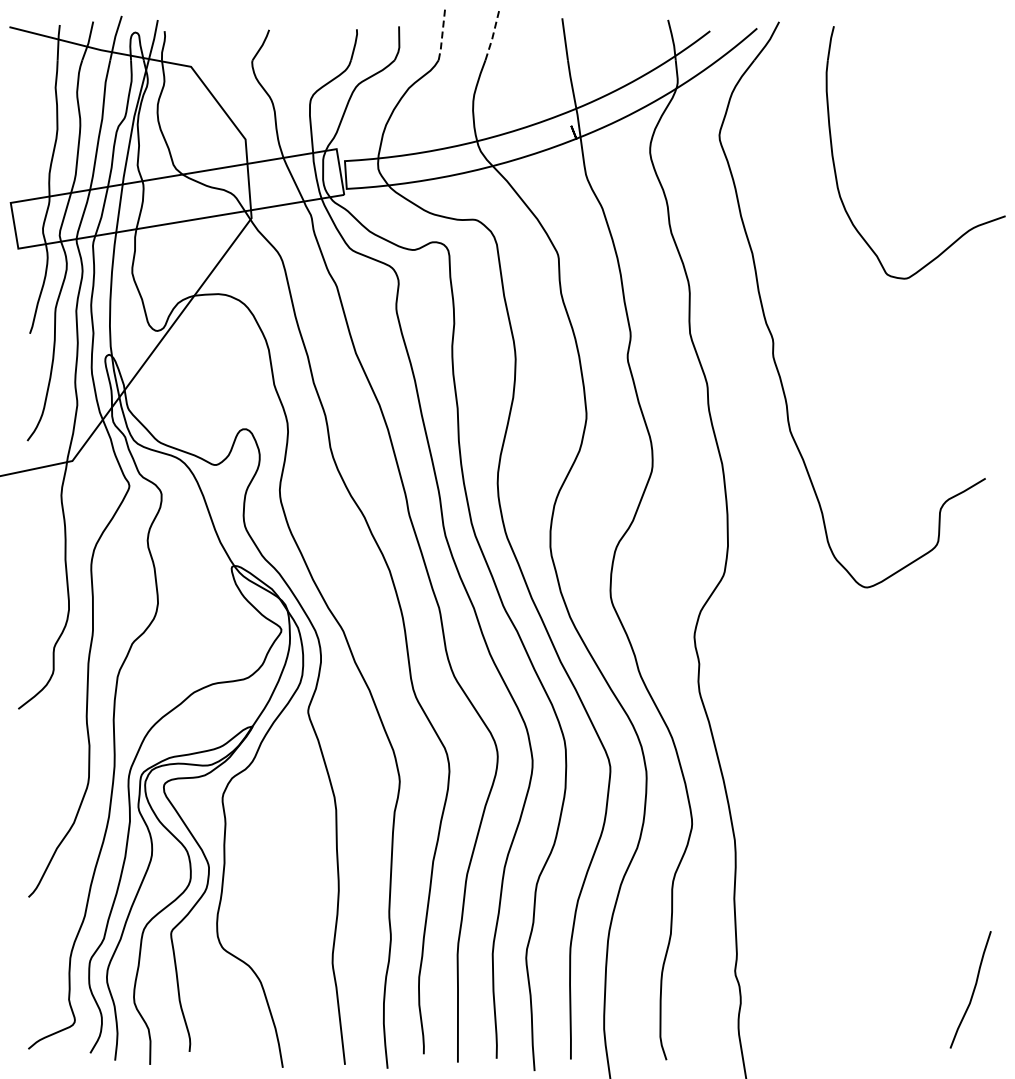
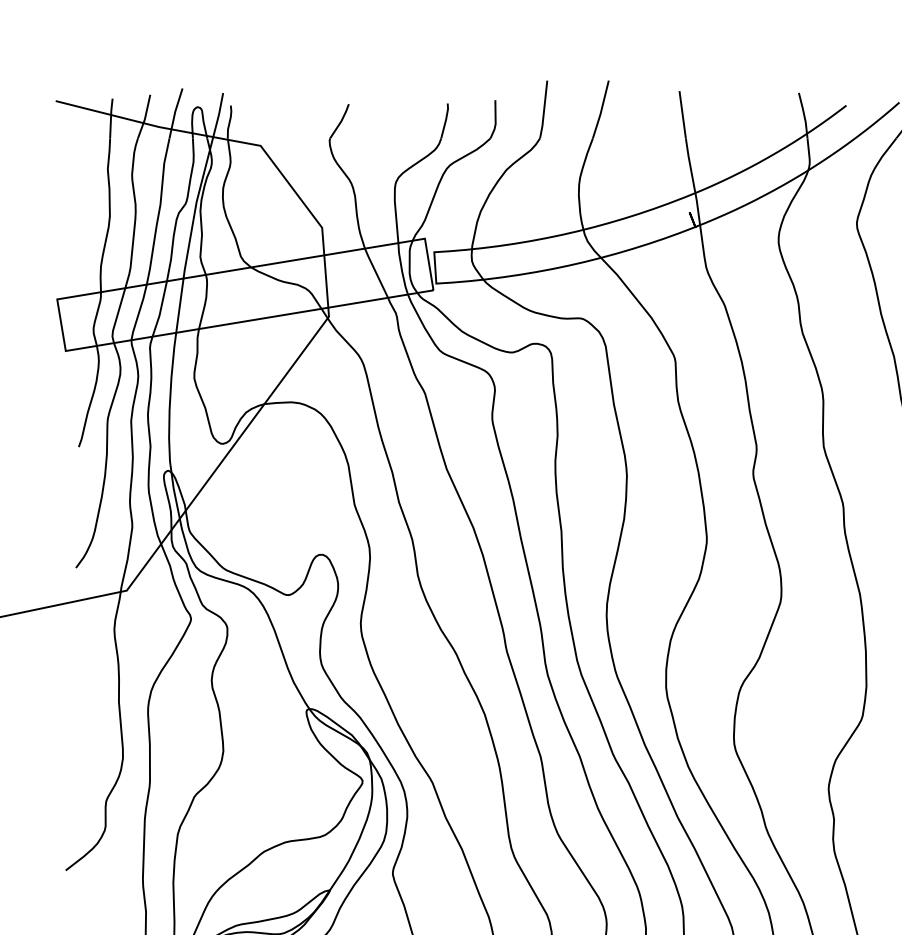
line: (442, 35) -> (544, 110), dashed -> solid
line: (493, 35) -> (601, 110), dashed -> solid

